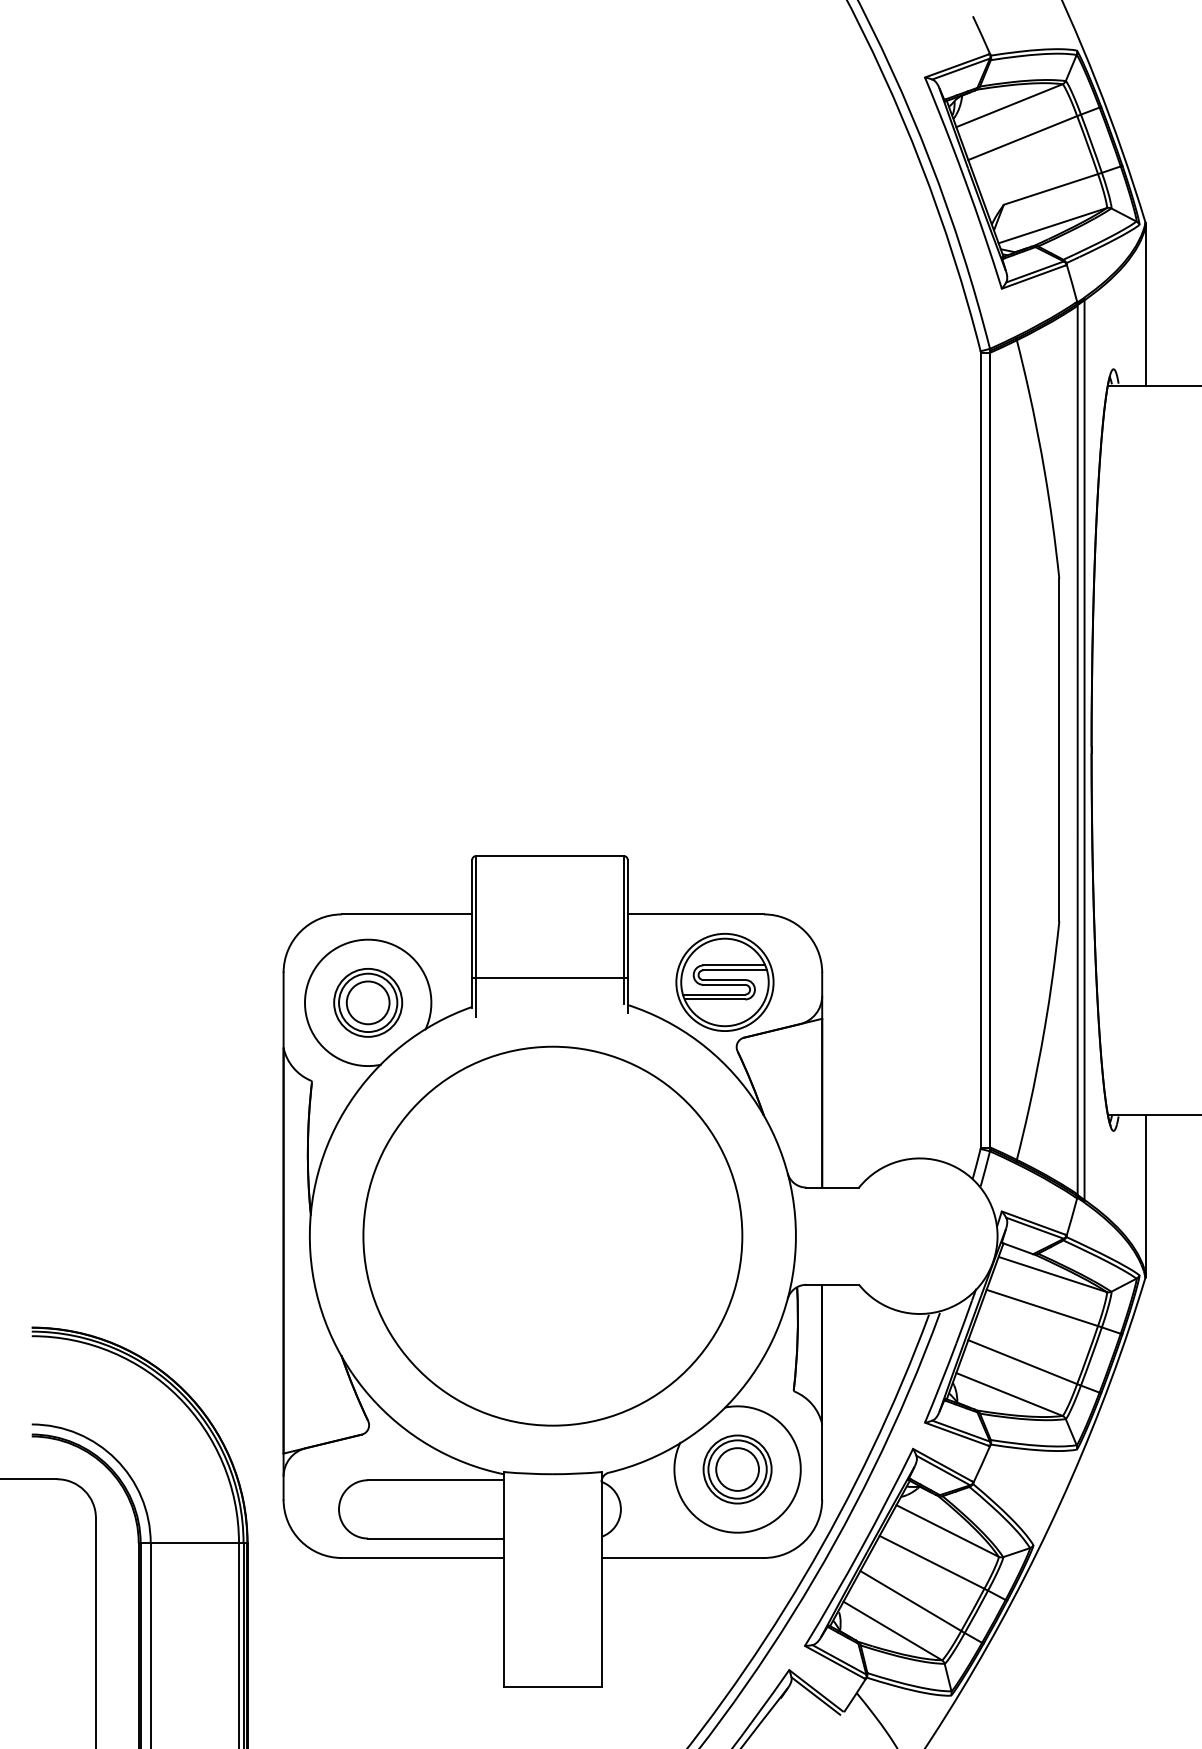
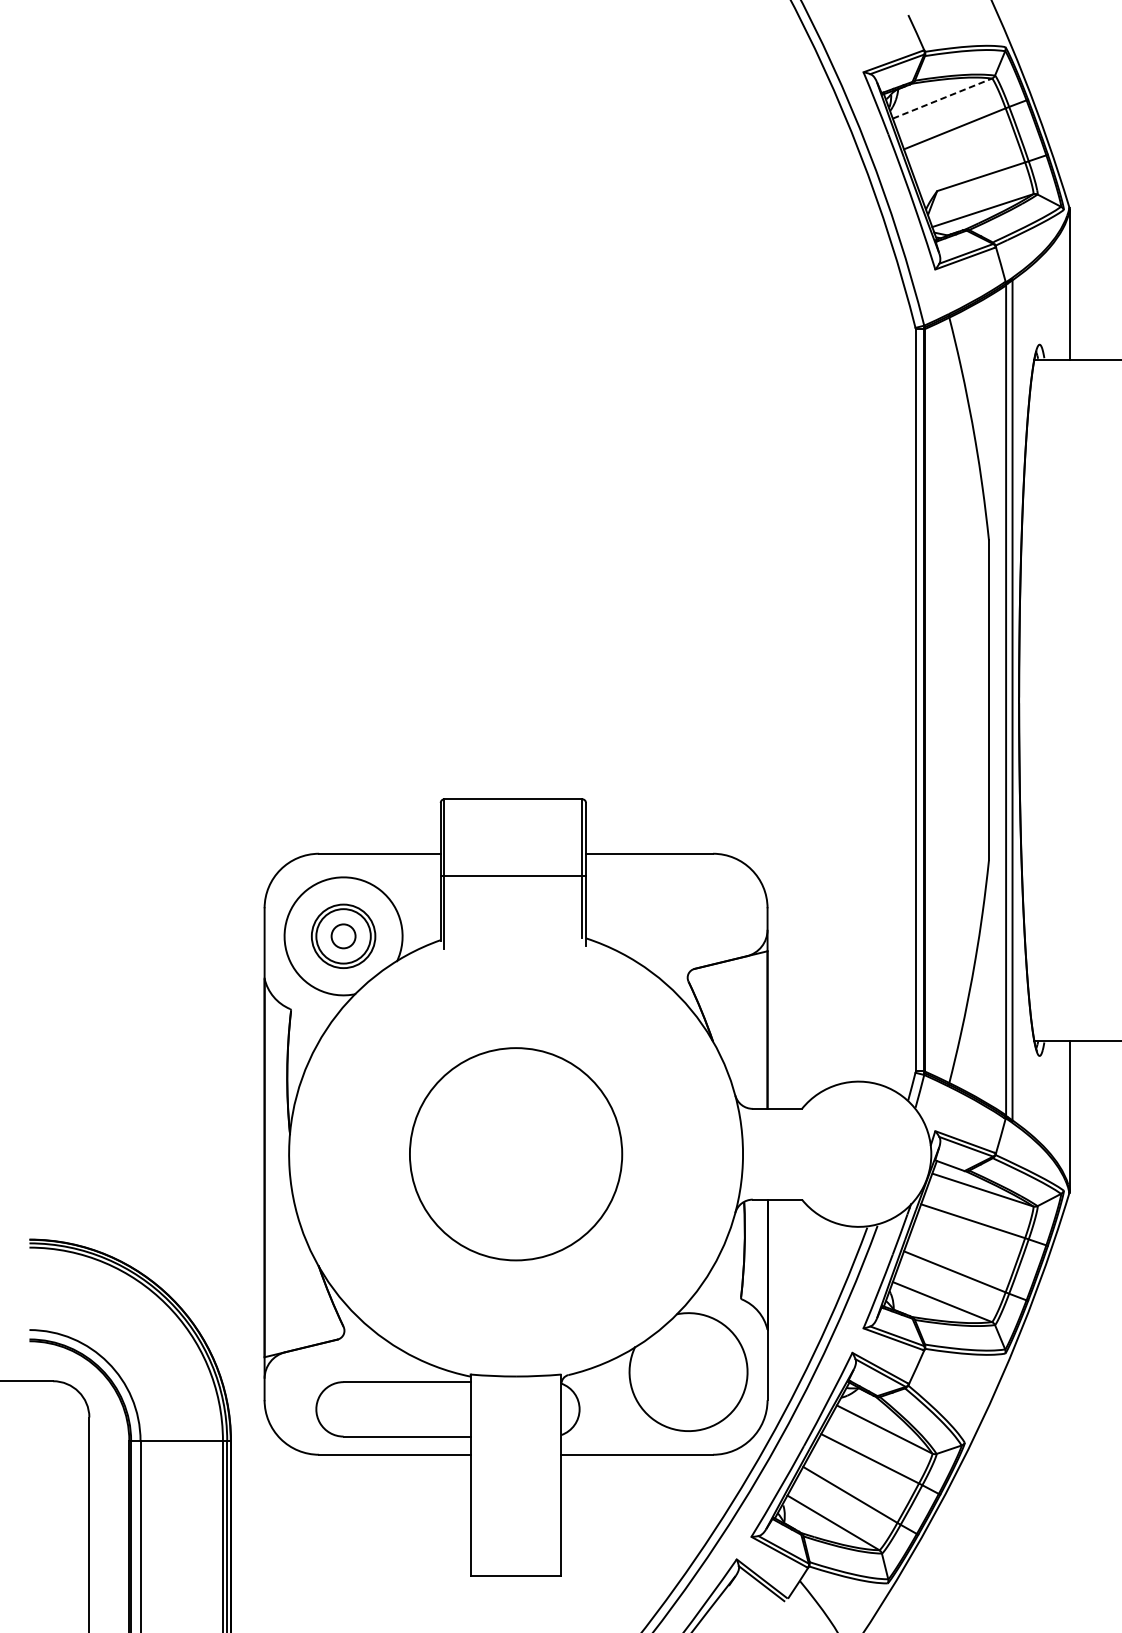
line: (1009, 105) -> (942, 98), solid -> dashed
line: (549, 978) -> (512, 876), moved
part: (724, 982) -> (676, 917), removed
circle: (367, 1002) -> (342, 936), size x0.6
circle: (552, 1235) -> (515, 1153), size x0.6
part: (737, 1469) -> (688, 1372), removed

